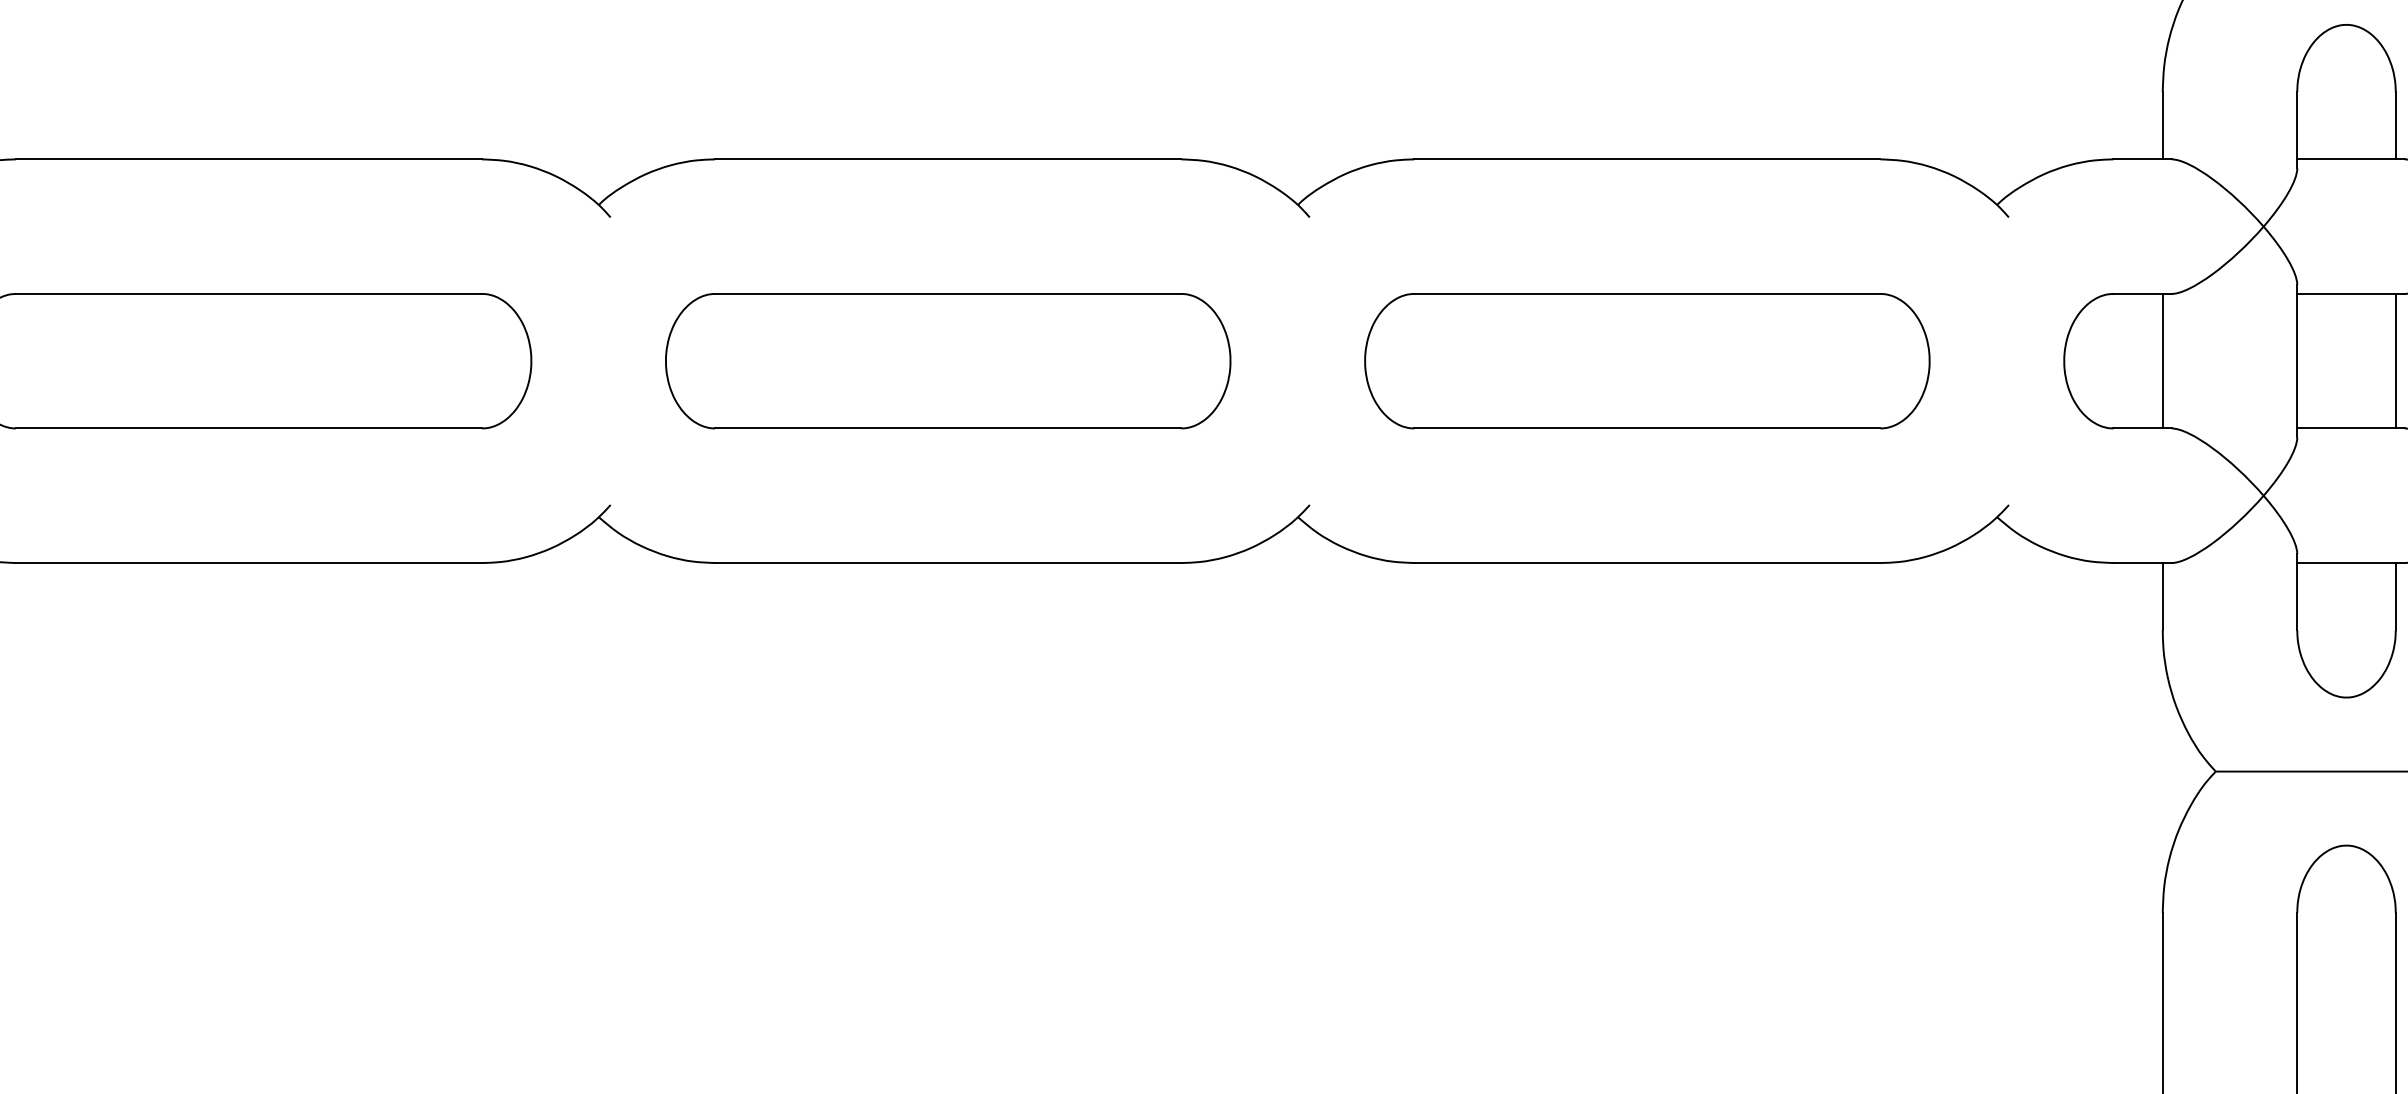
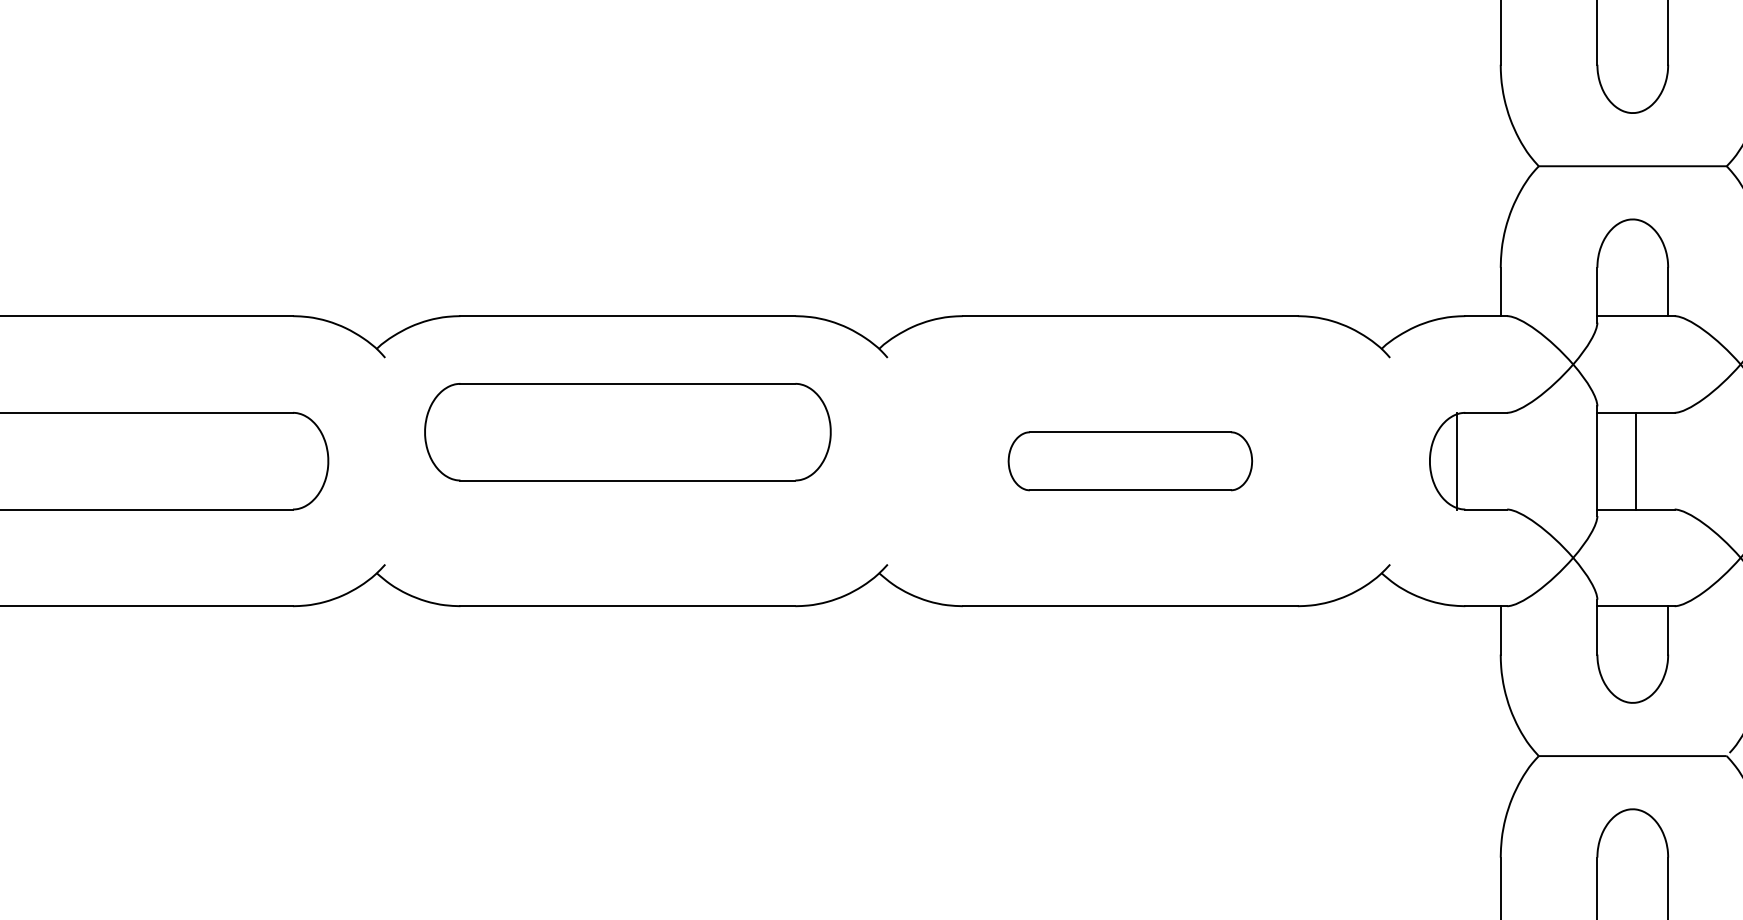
line: (2162, 360) -> (1456, 460), moved
line: (2396, 360) -> (1636, 460), moved
part: (947, 361) -> (627, 432), moved
part: (1647, 361) -> (1130, 461), size x0.6

